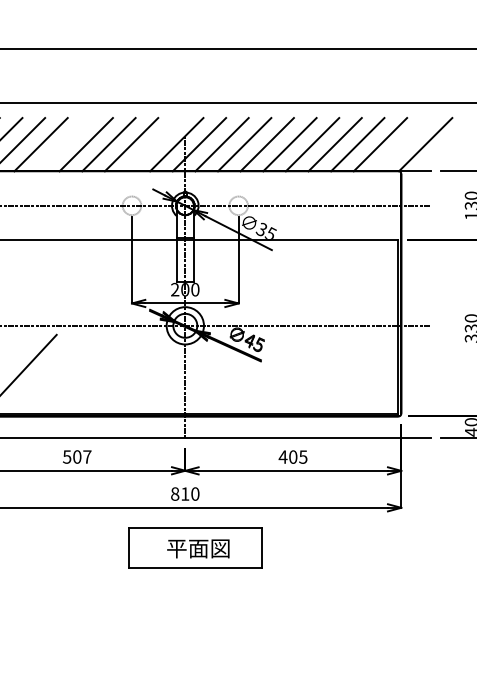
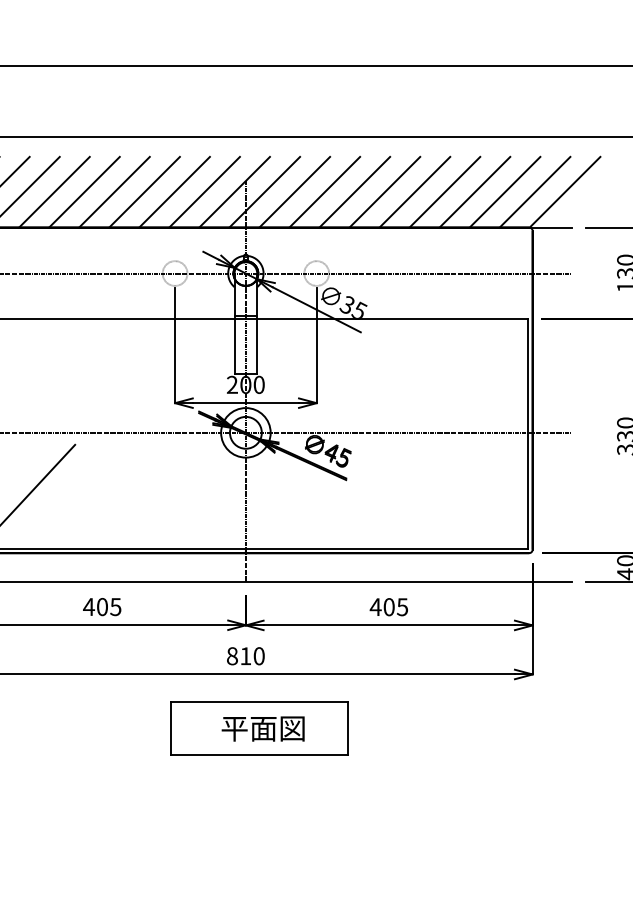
line: (63, 144) -> (84, 191), added
line: (154, 144) -> (204, 191), added
line: (402, 144) -> (534, 191), added
text: (77, 457) -> (102, 607), 507 -> 405

